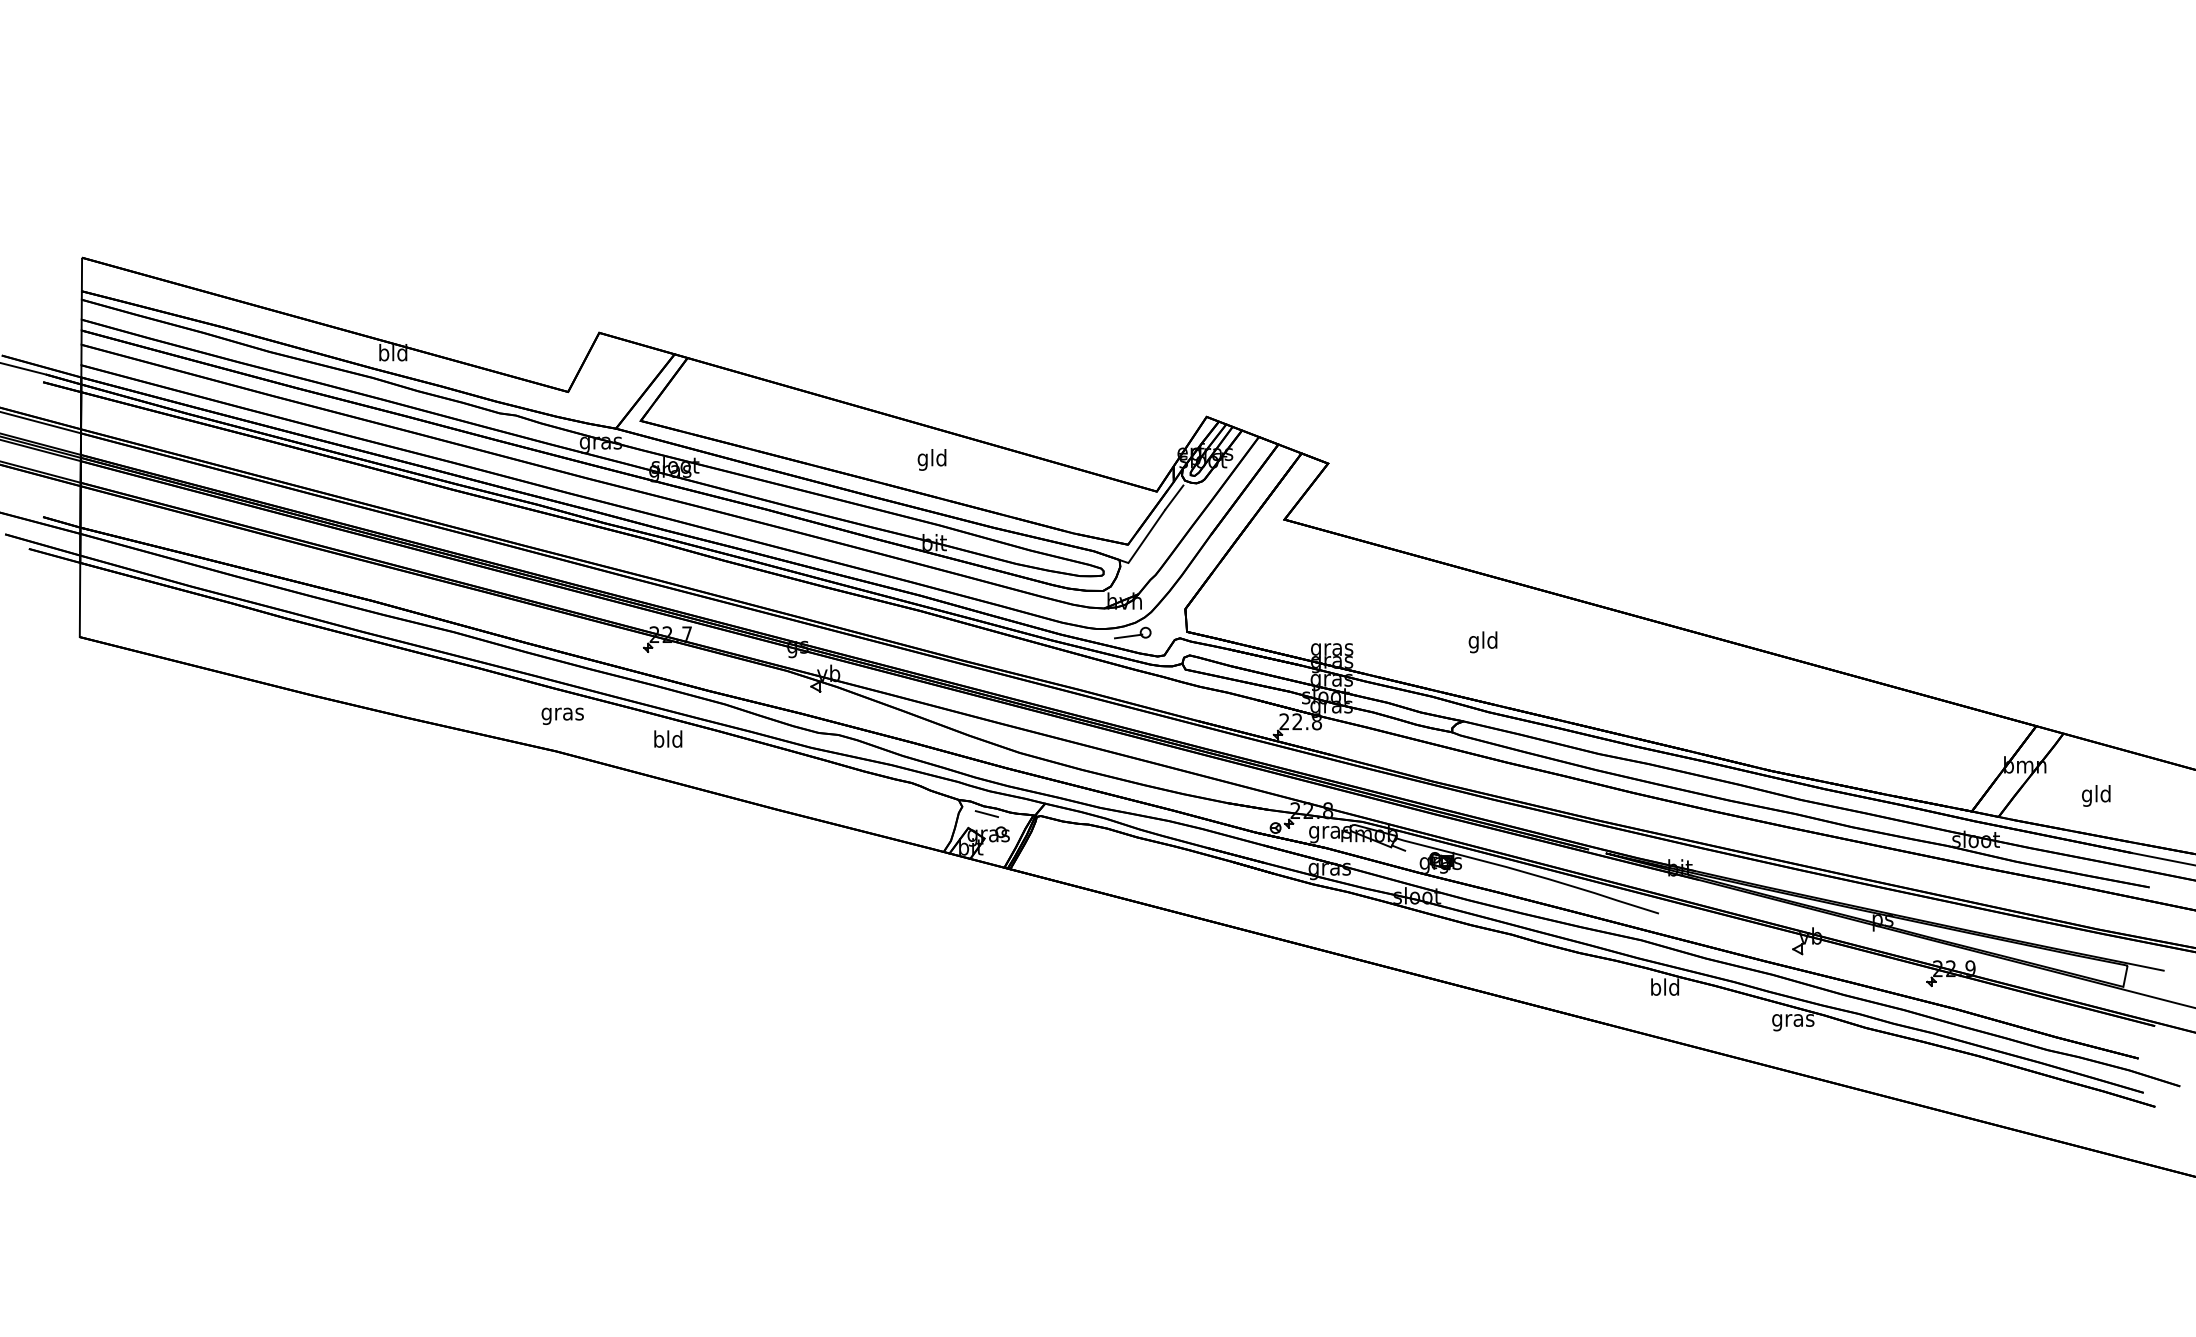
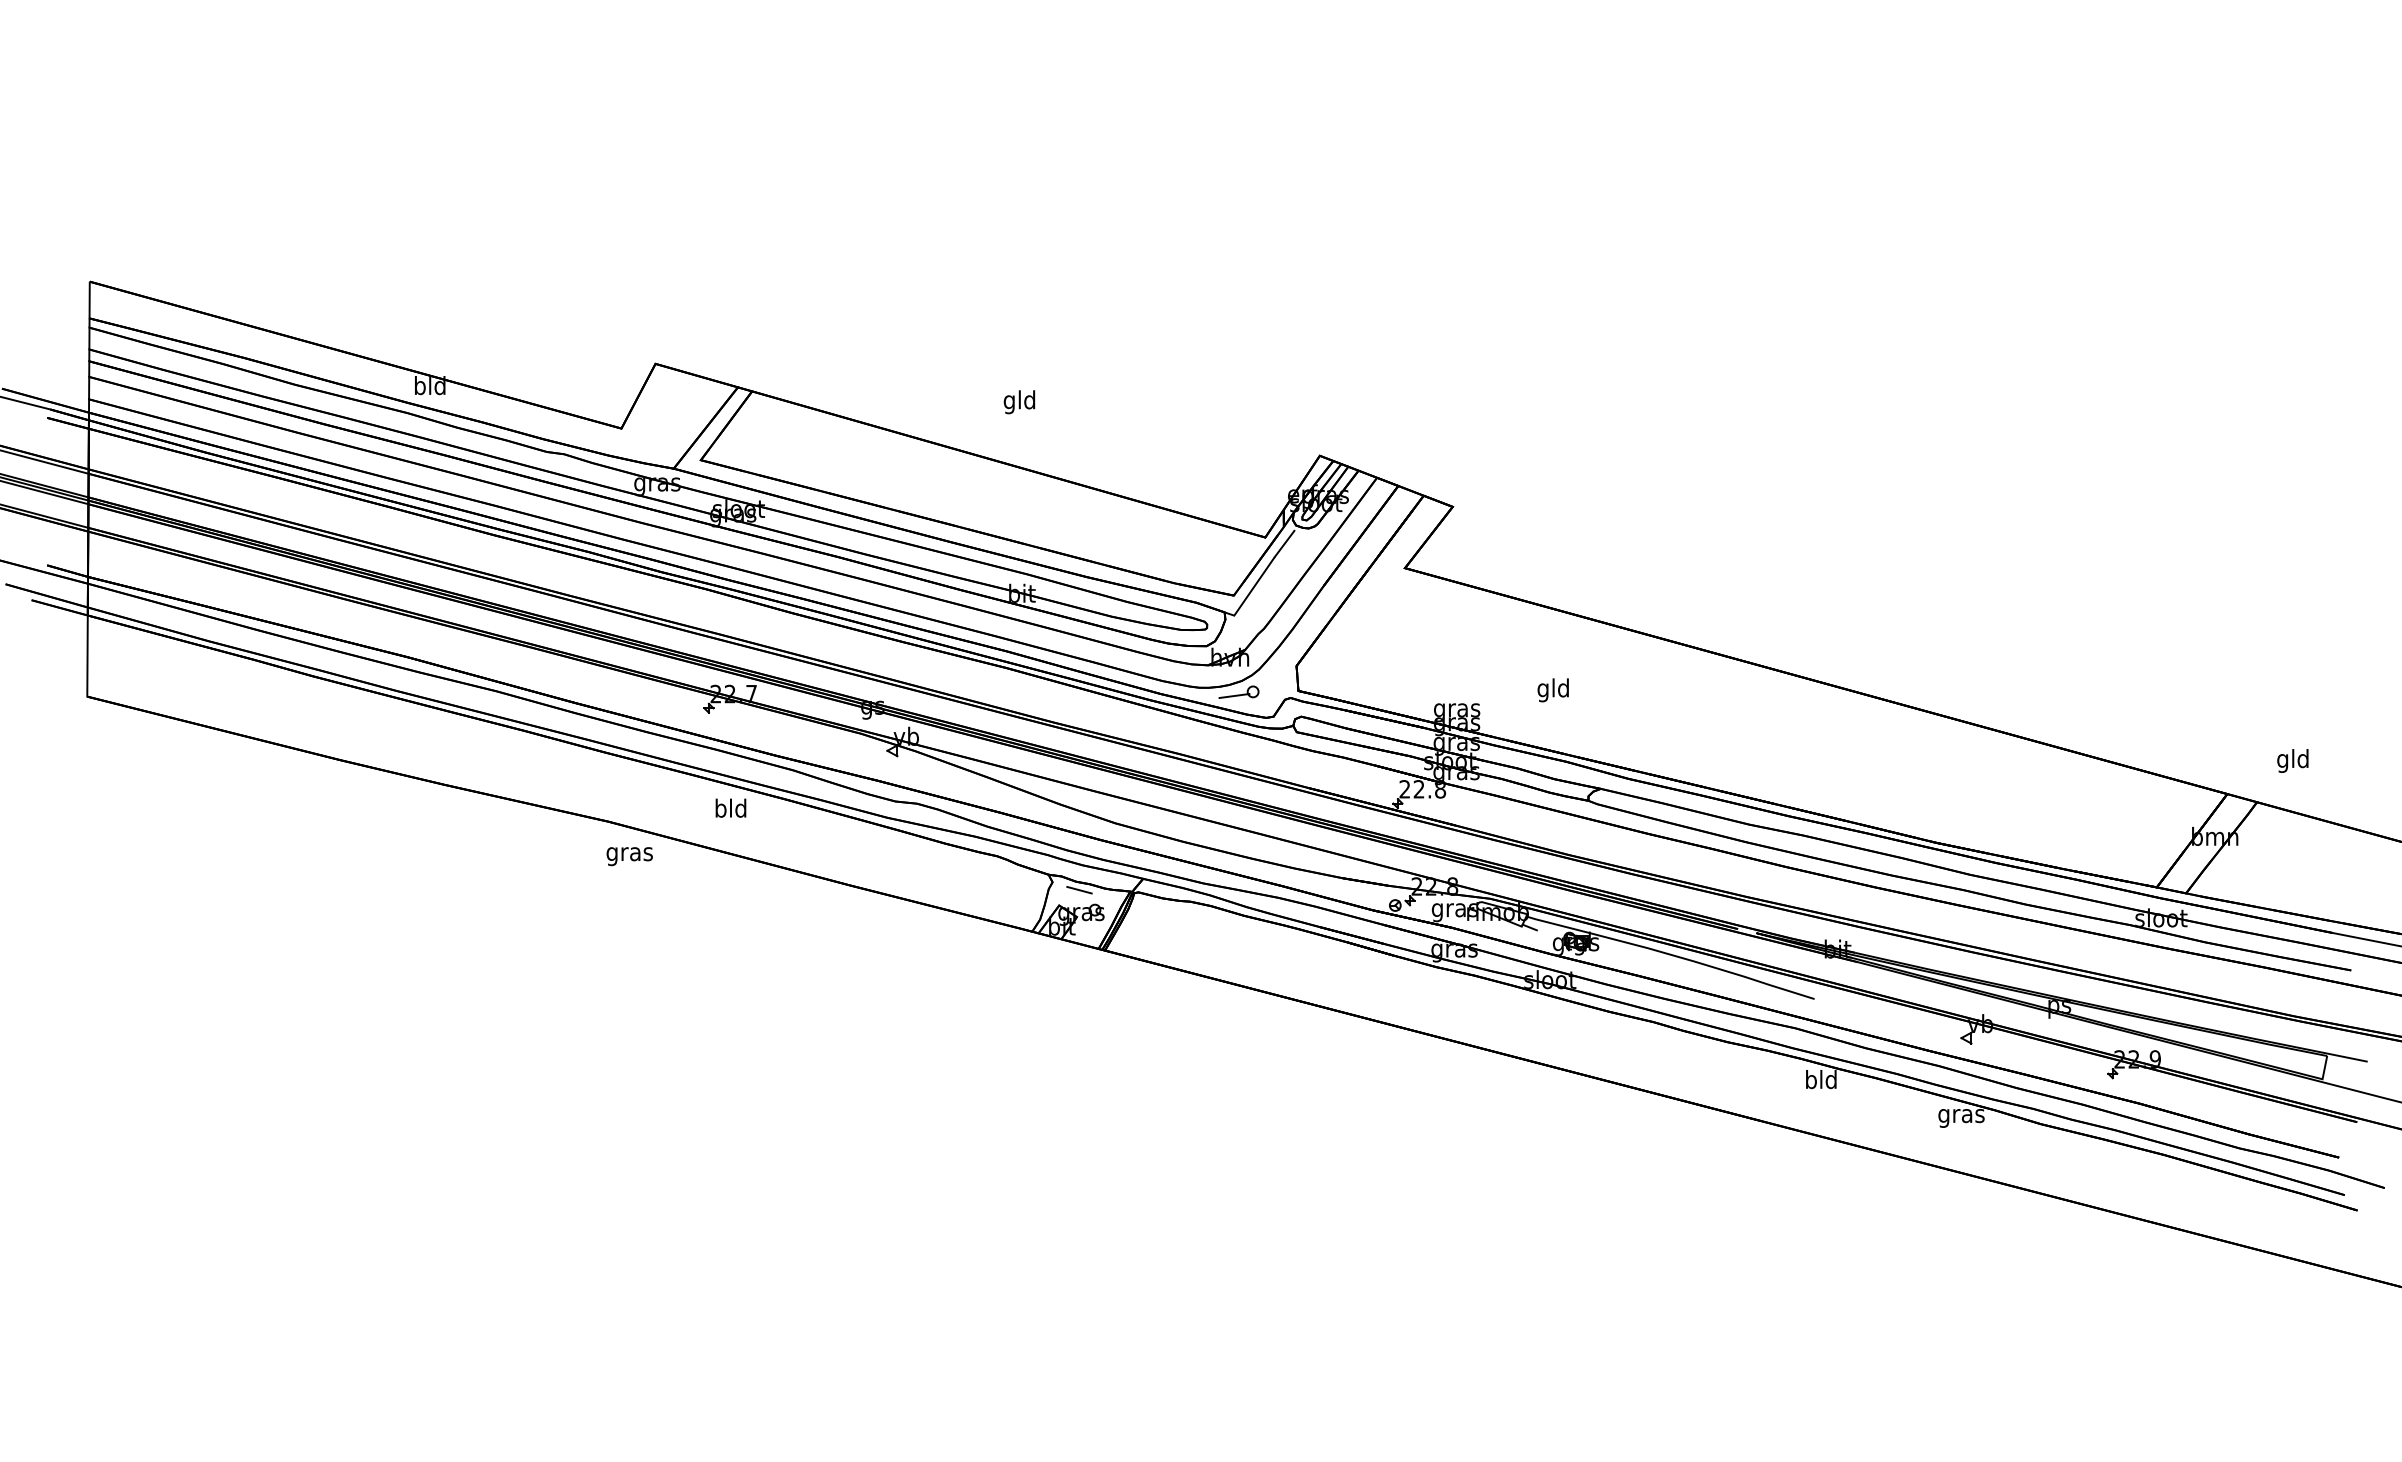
text: (931, 459) -> (1018, 401), moved
text: (1482, 642) -> (1552, 690), moved
text: (562, 715) -> (629, 855), moved
text: (2096, 795) -> (2293, 760), moved

